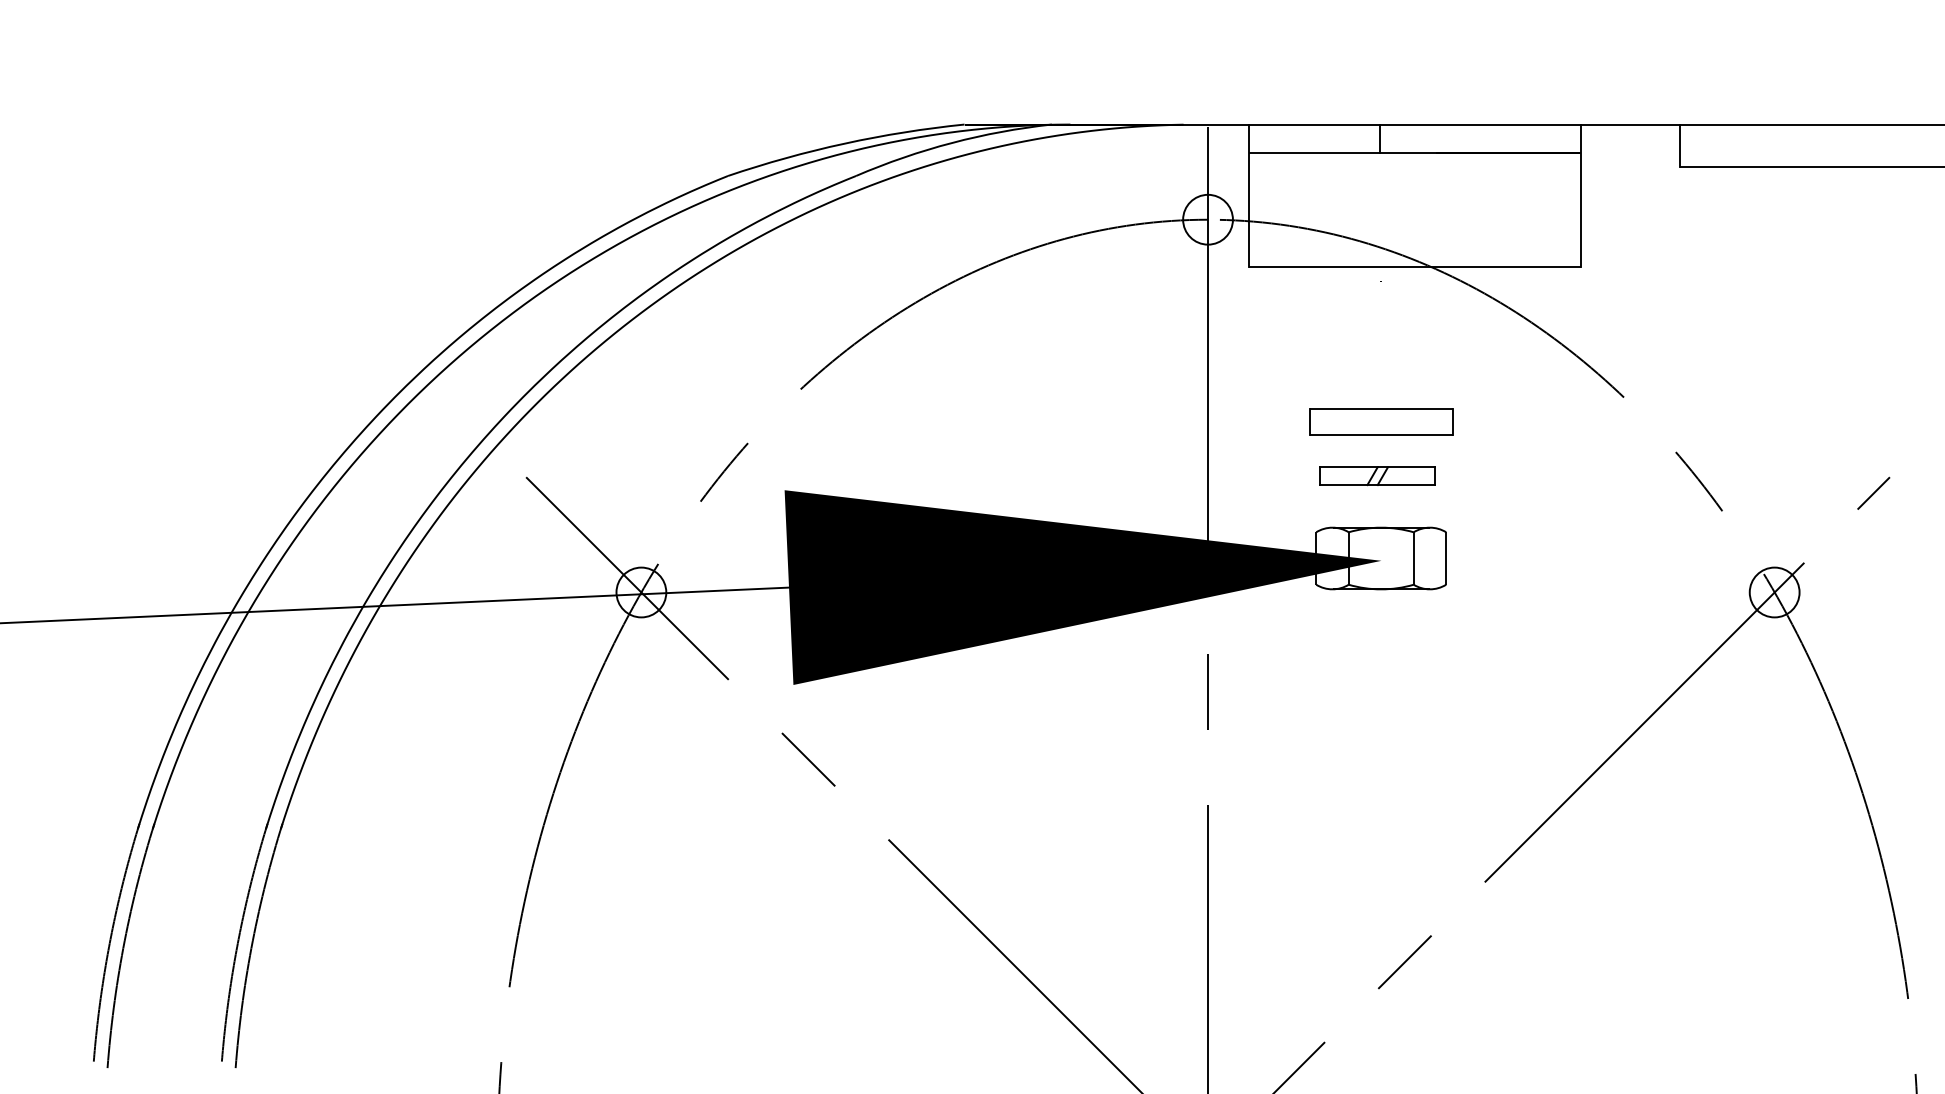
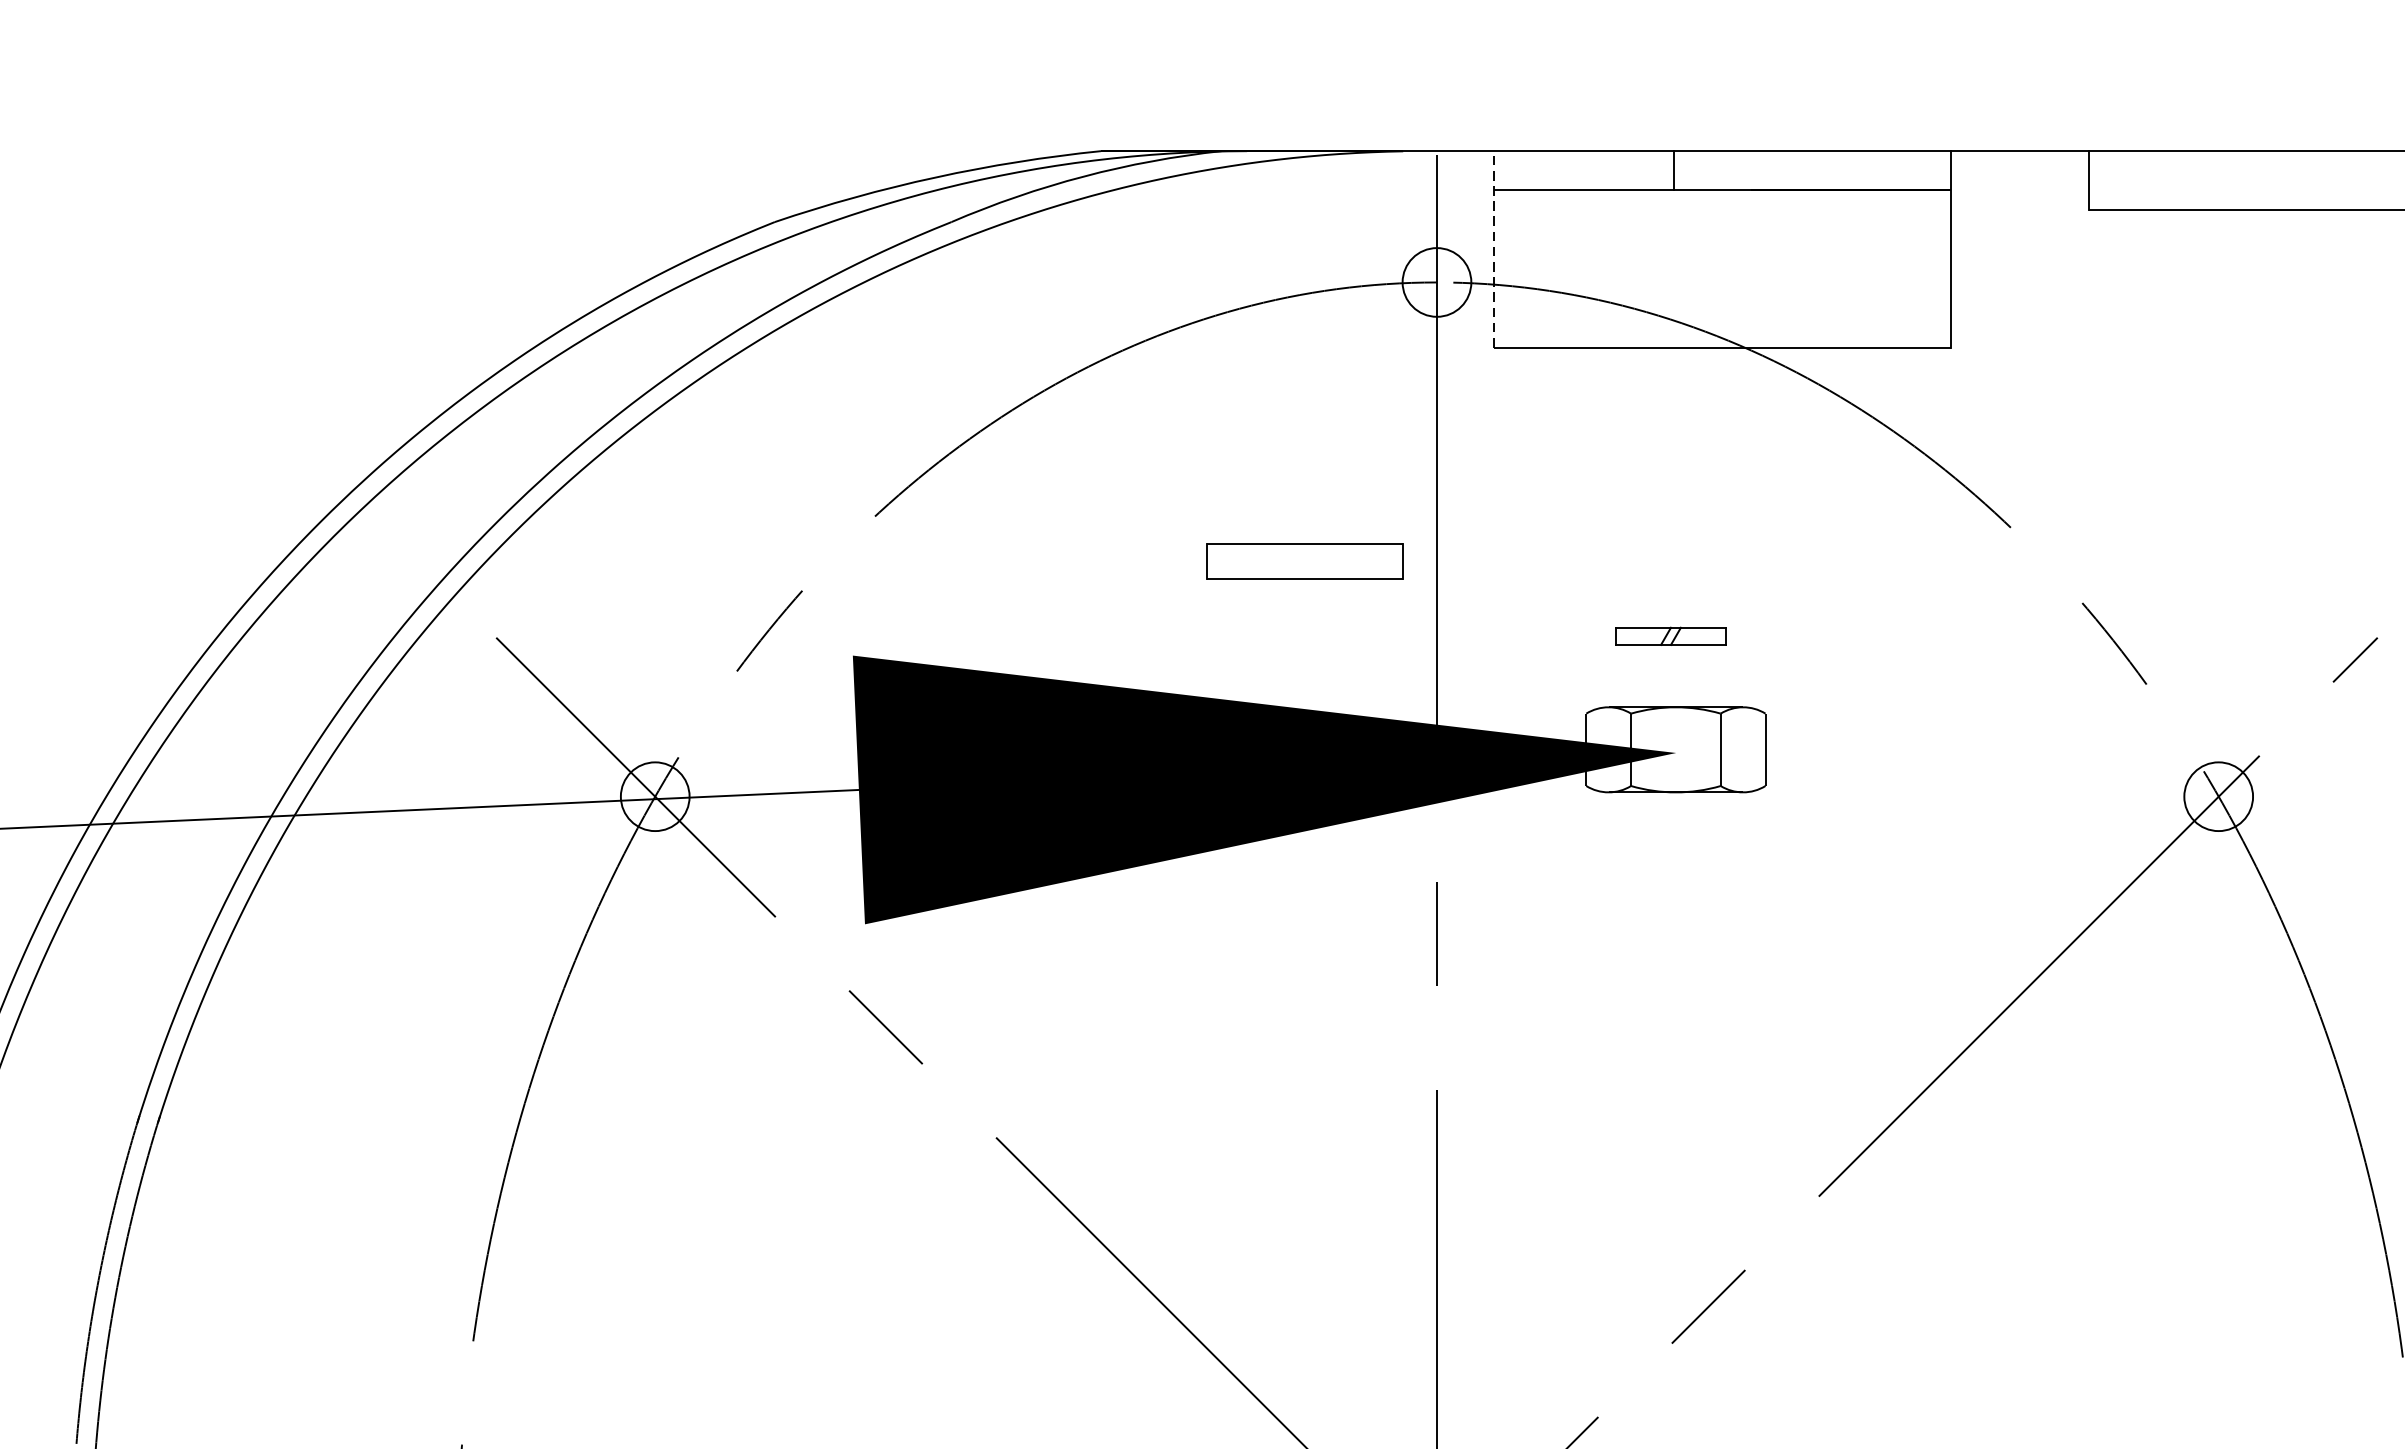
line: (1249, 195) -> (1494, 249), solid -> dashed
part: (1381, 421) -> (1305, 560), moved
part: (1377, 476) -> (1670, 636), size x0.7

